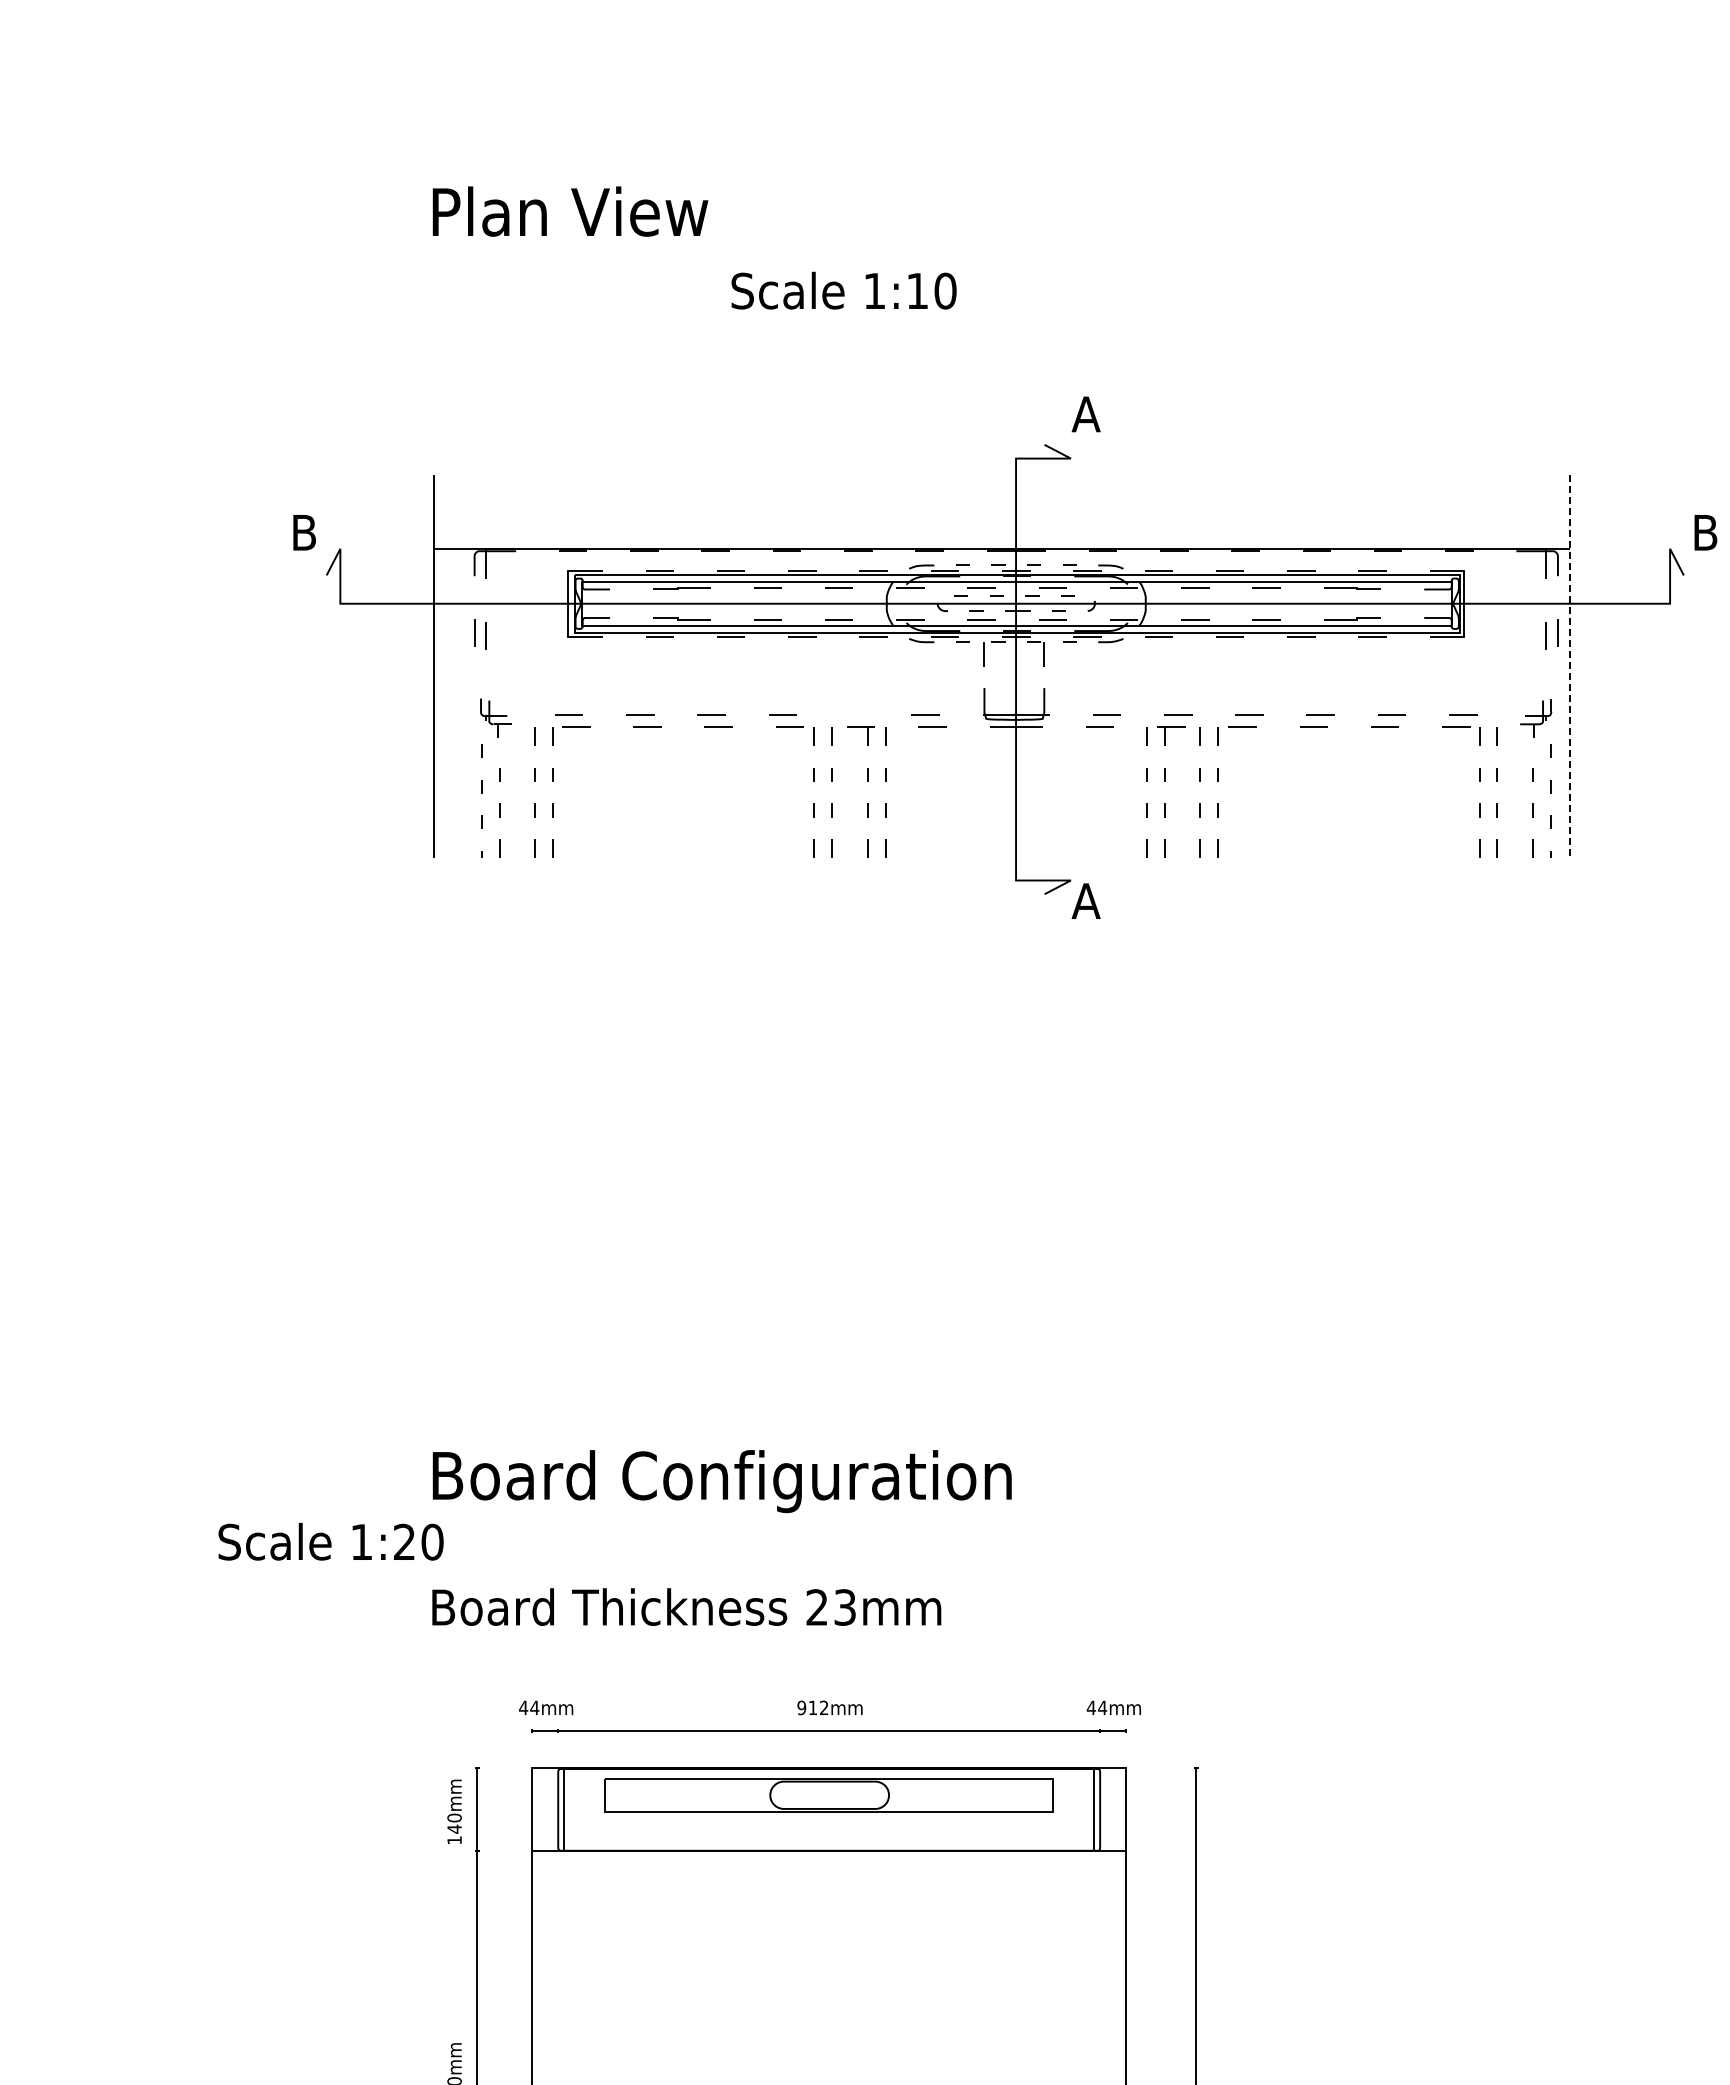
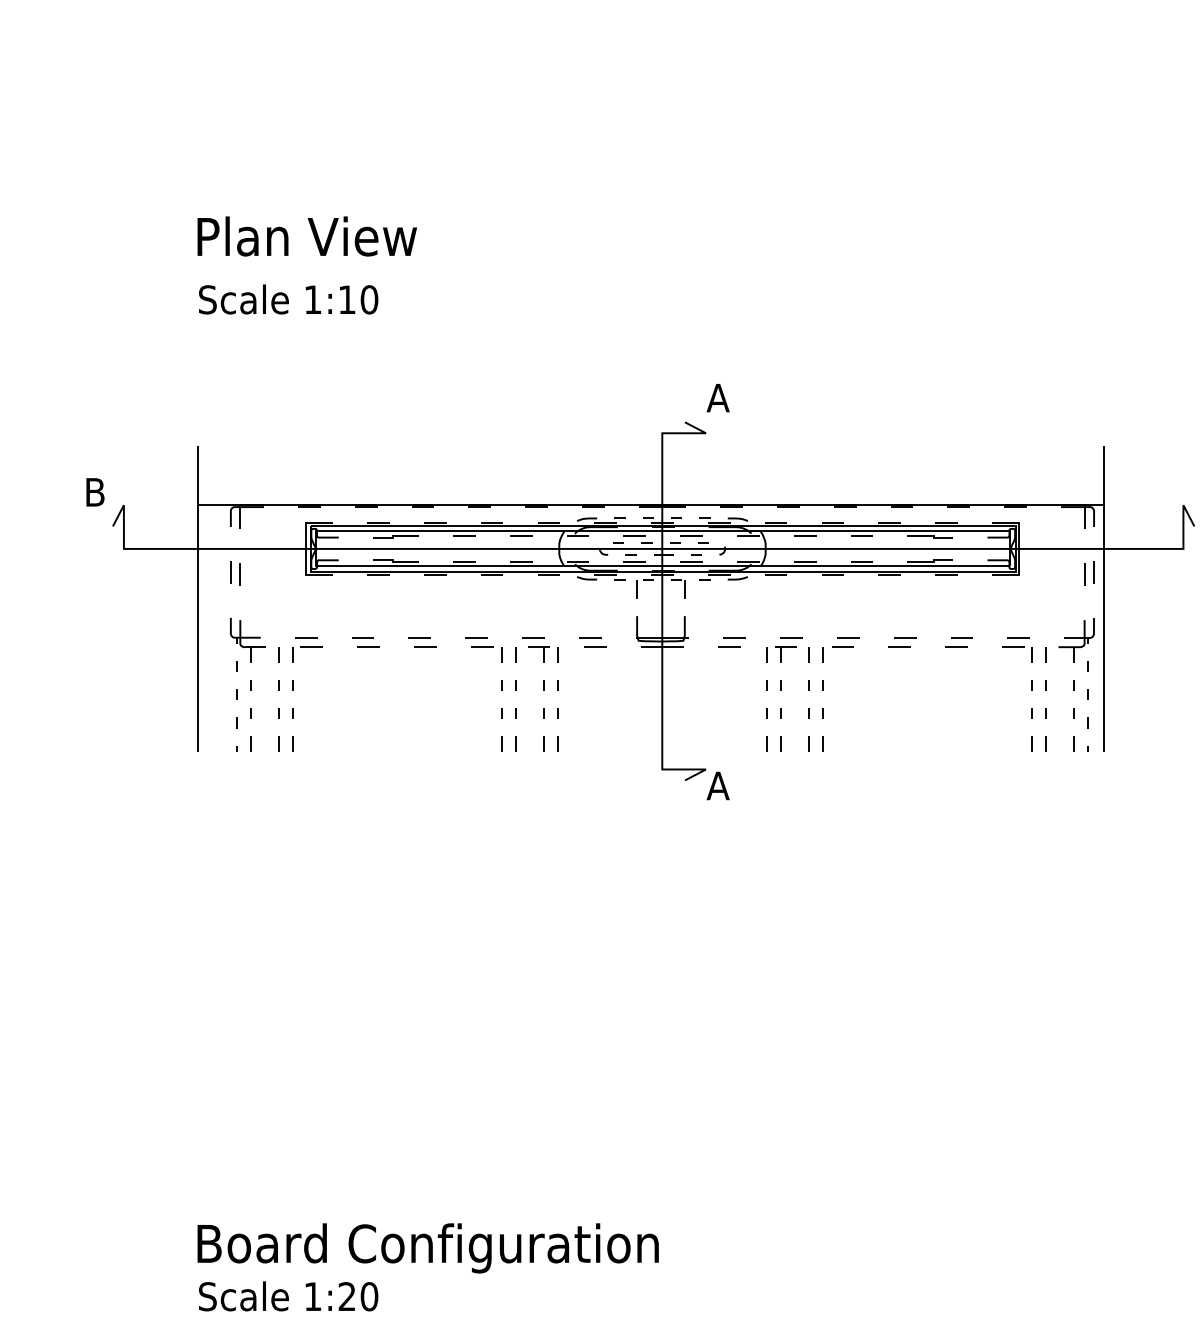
text: (843, 290) -> (288, 299), moved
line: (1570, 666) -> (1104, 598), dashed -> solid
line: (854, 714) -> (533, 637), added
part: (495, 717) -> (247, 639), size x1.43
part: (1535, 717) -> (1076, 639), size x1.43
text: (330, 1541) -> (288, 1296), moved

